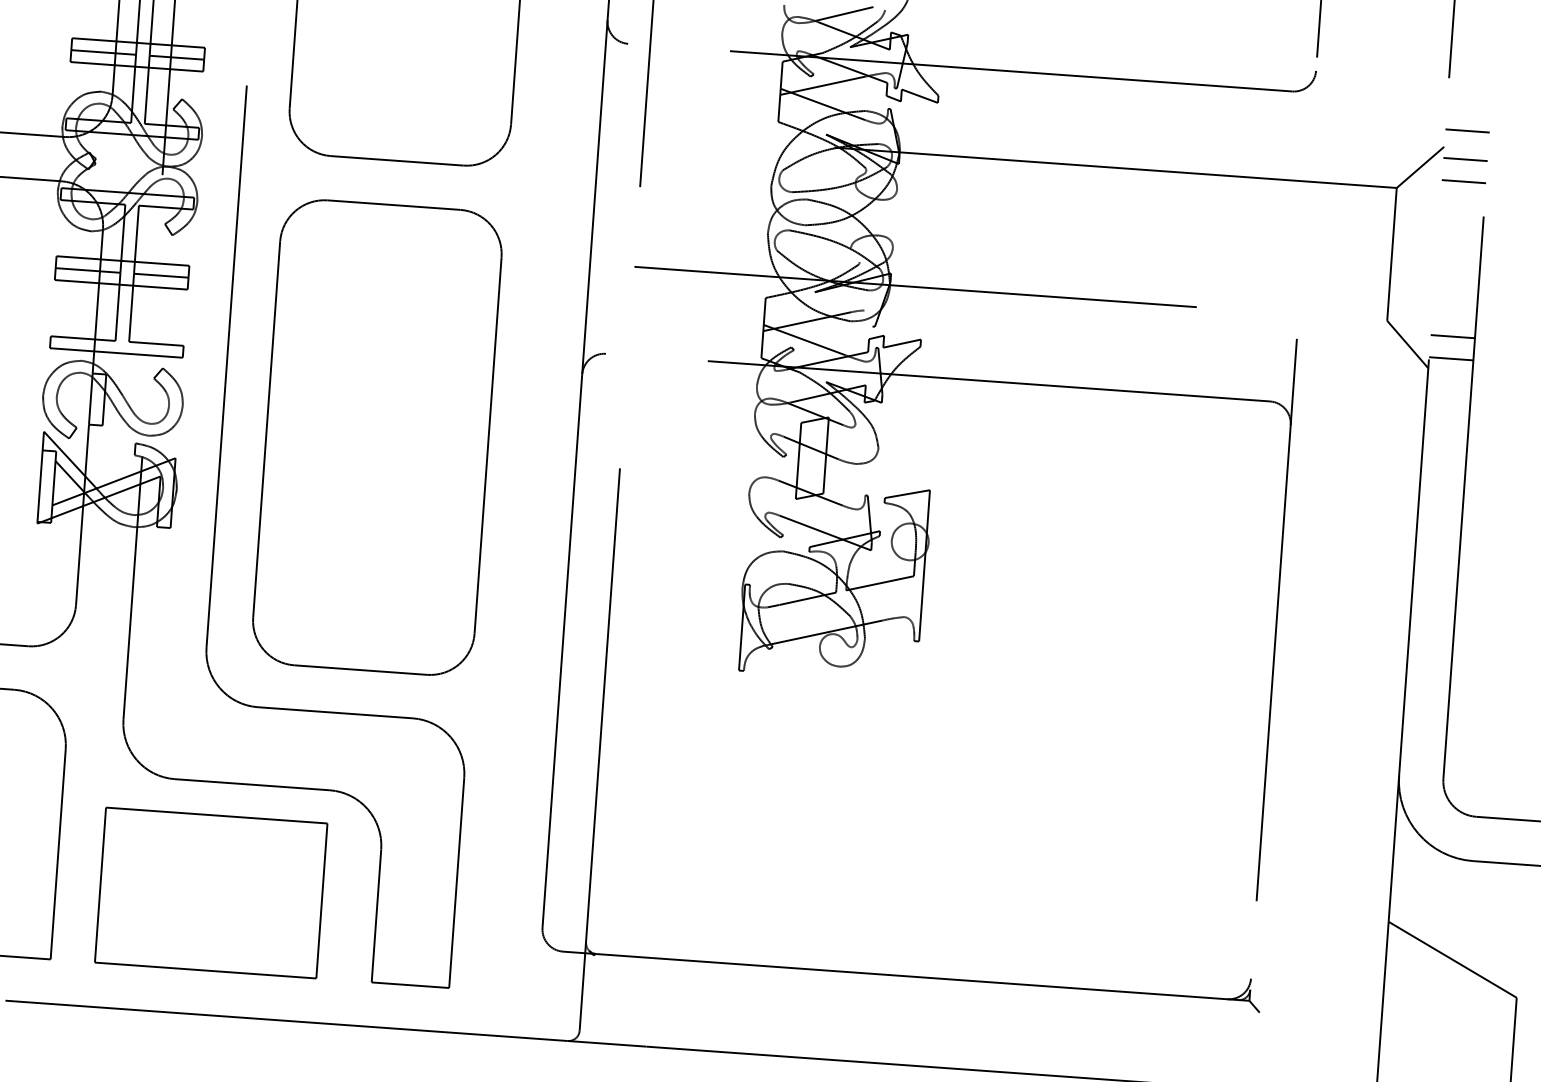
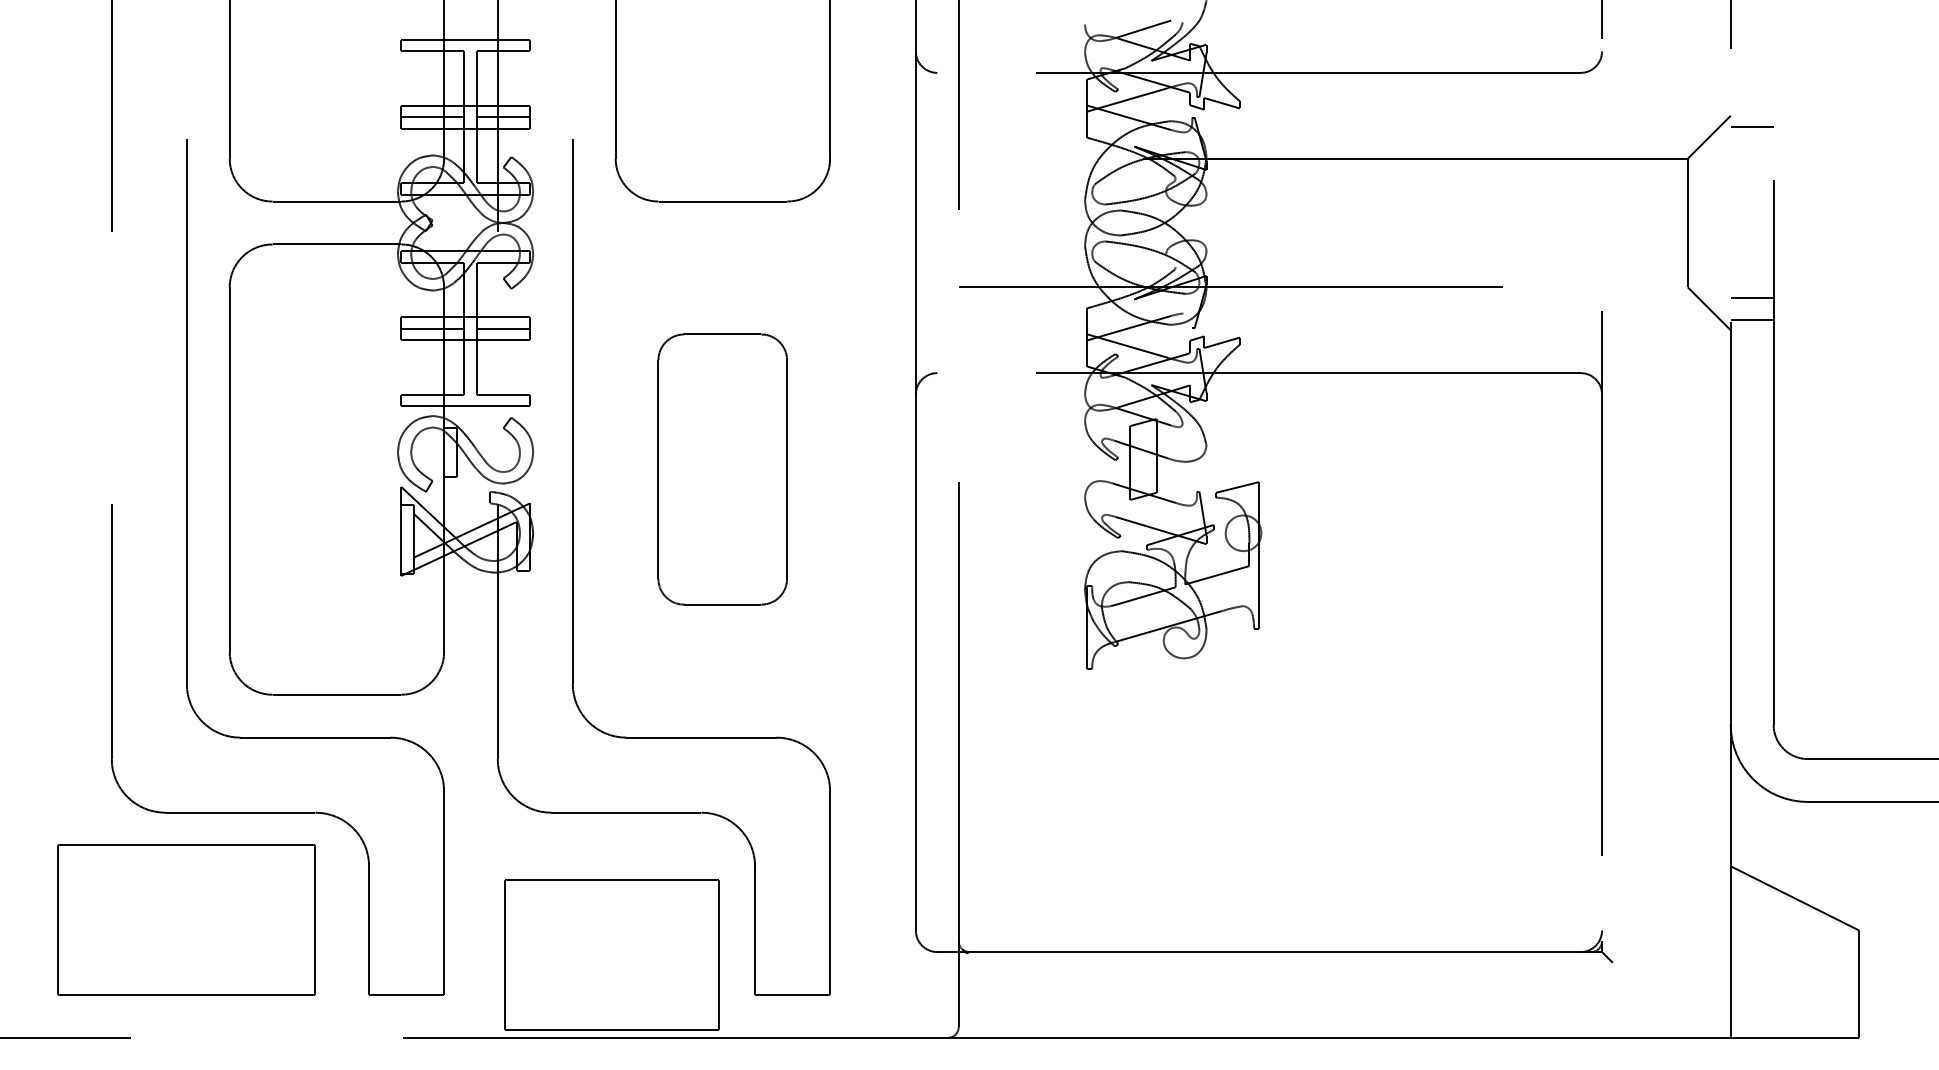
line: (1466, 130) -> (1751, 98), removed
line: (1463, 181) -> (1751, 147), removed
part: (376, 437) -> (722, 469), size x0.6
part: (210, 892) -> (611, 954), moved

